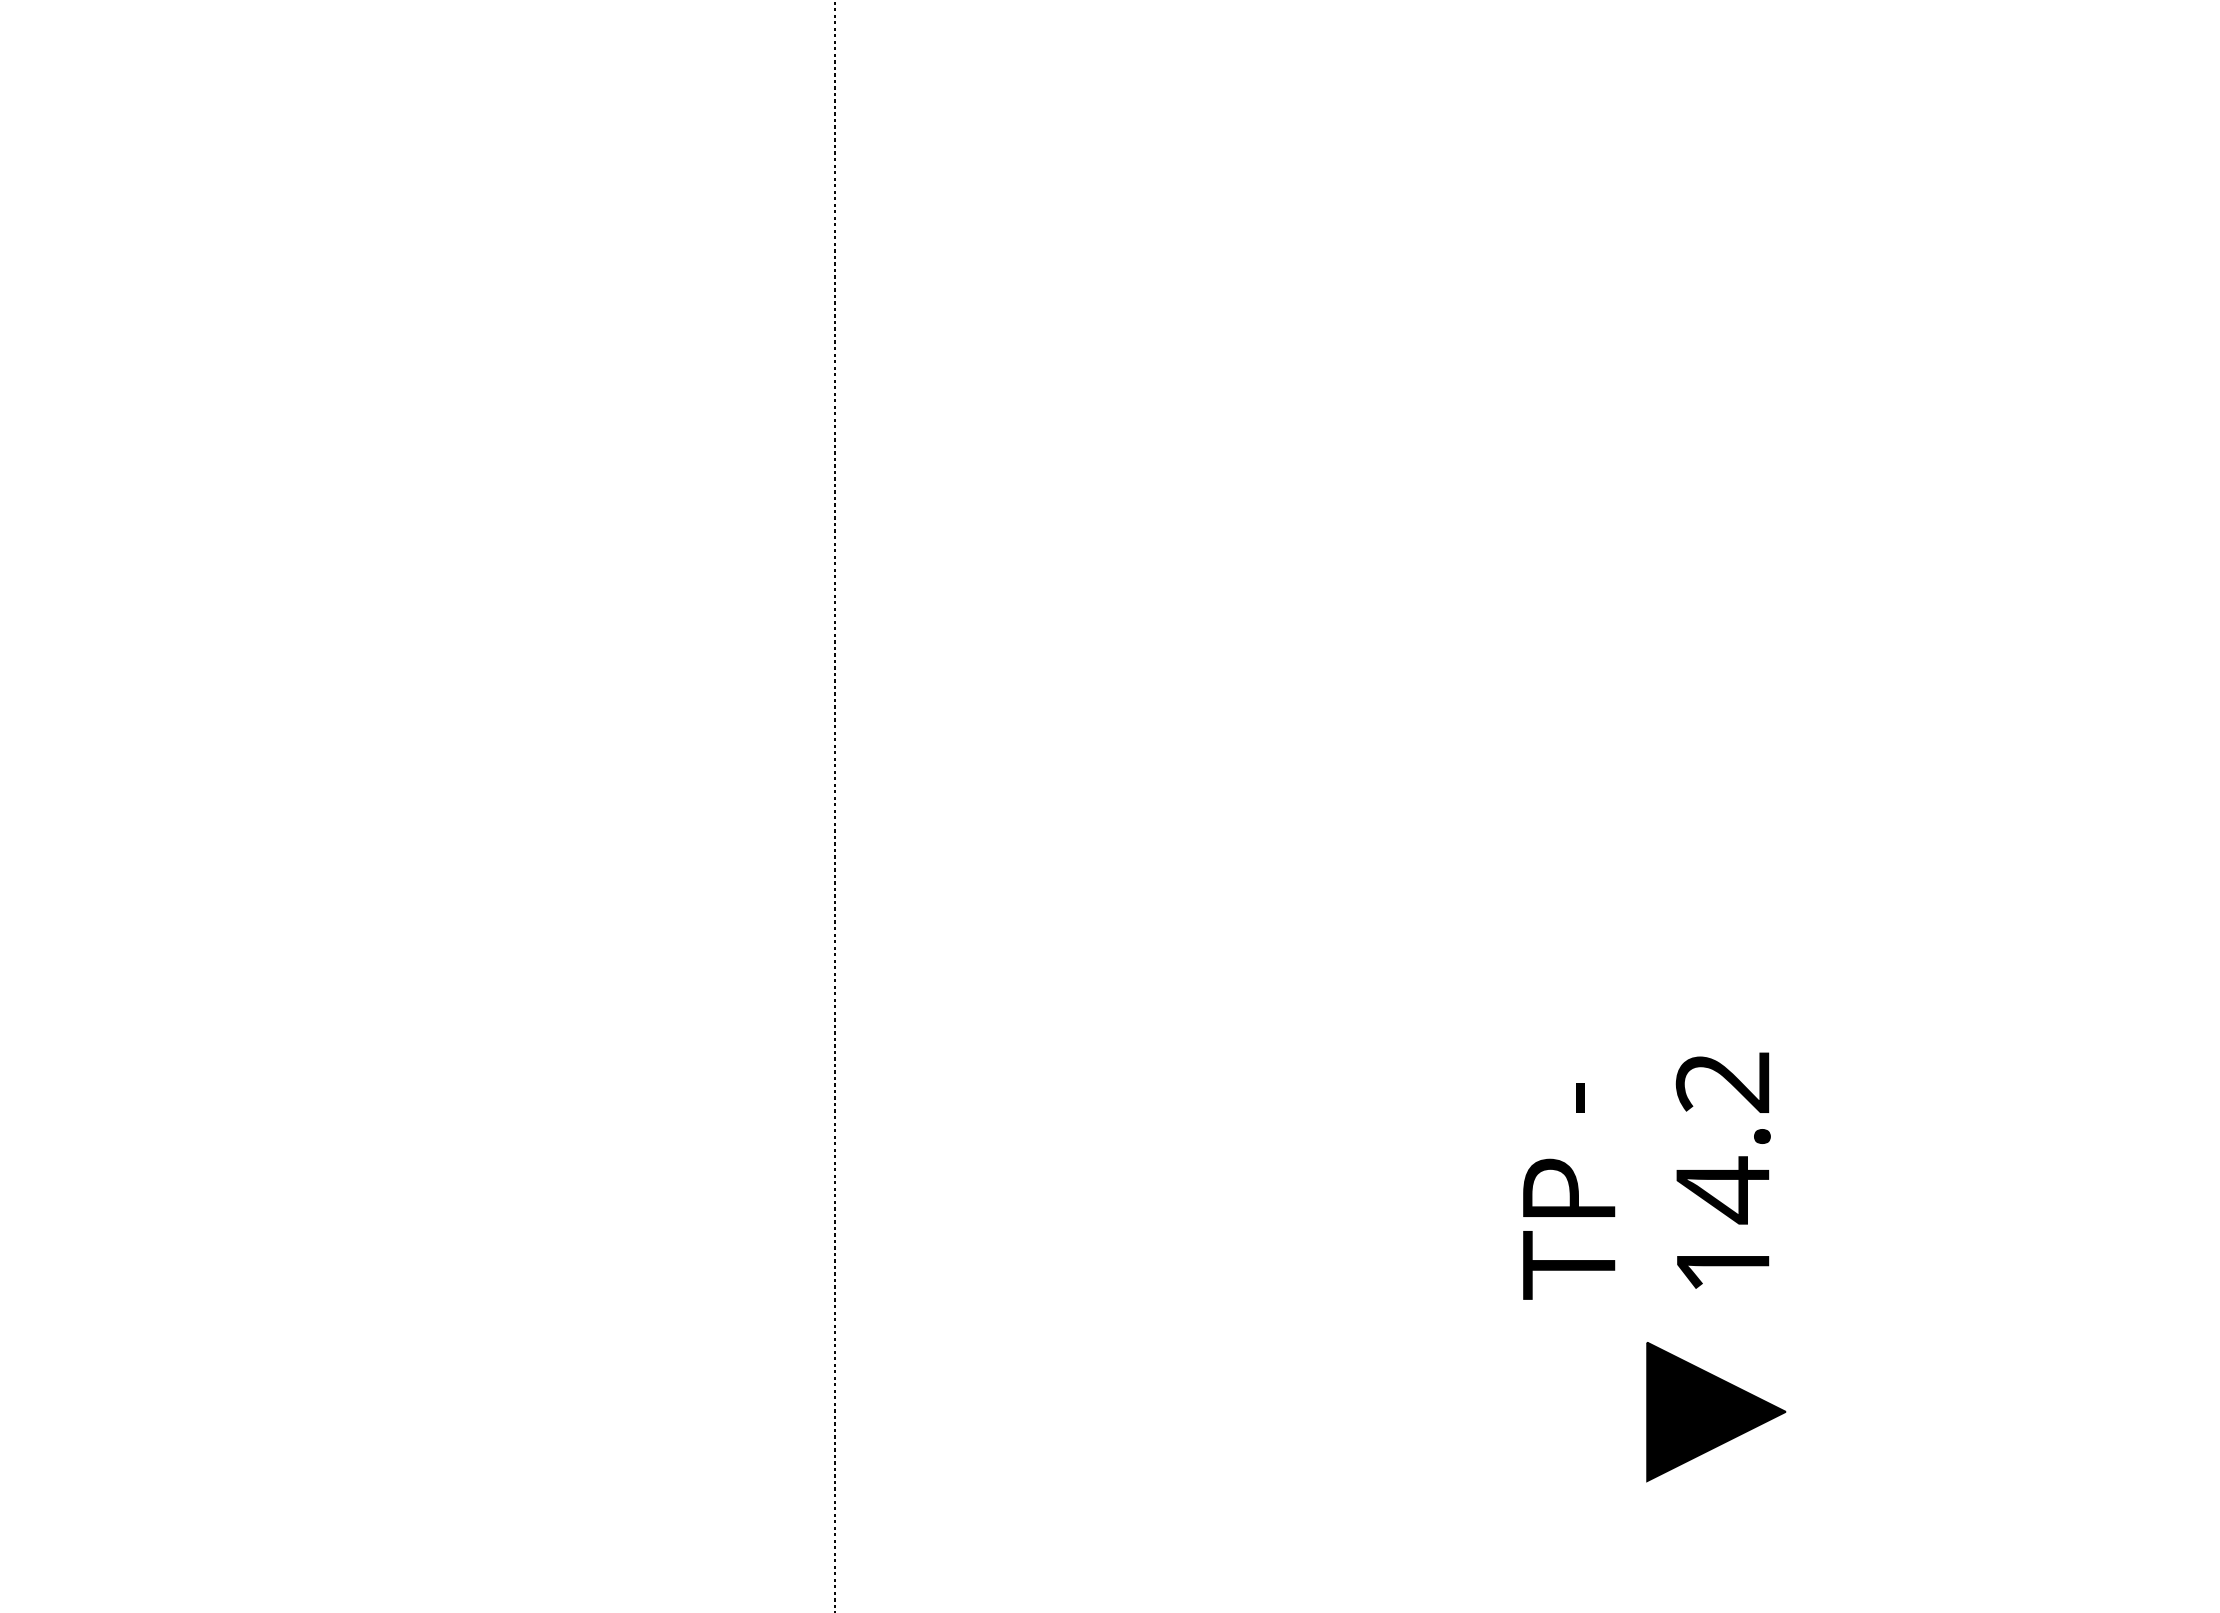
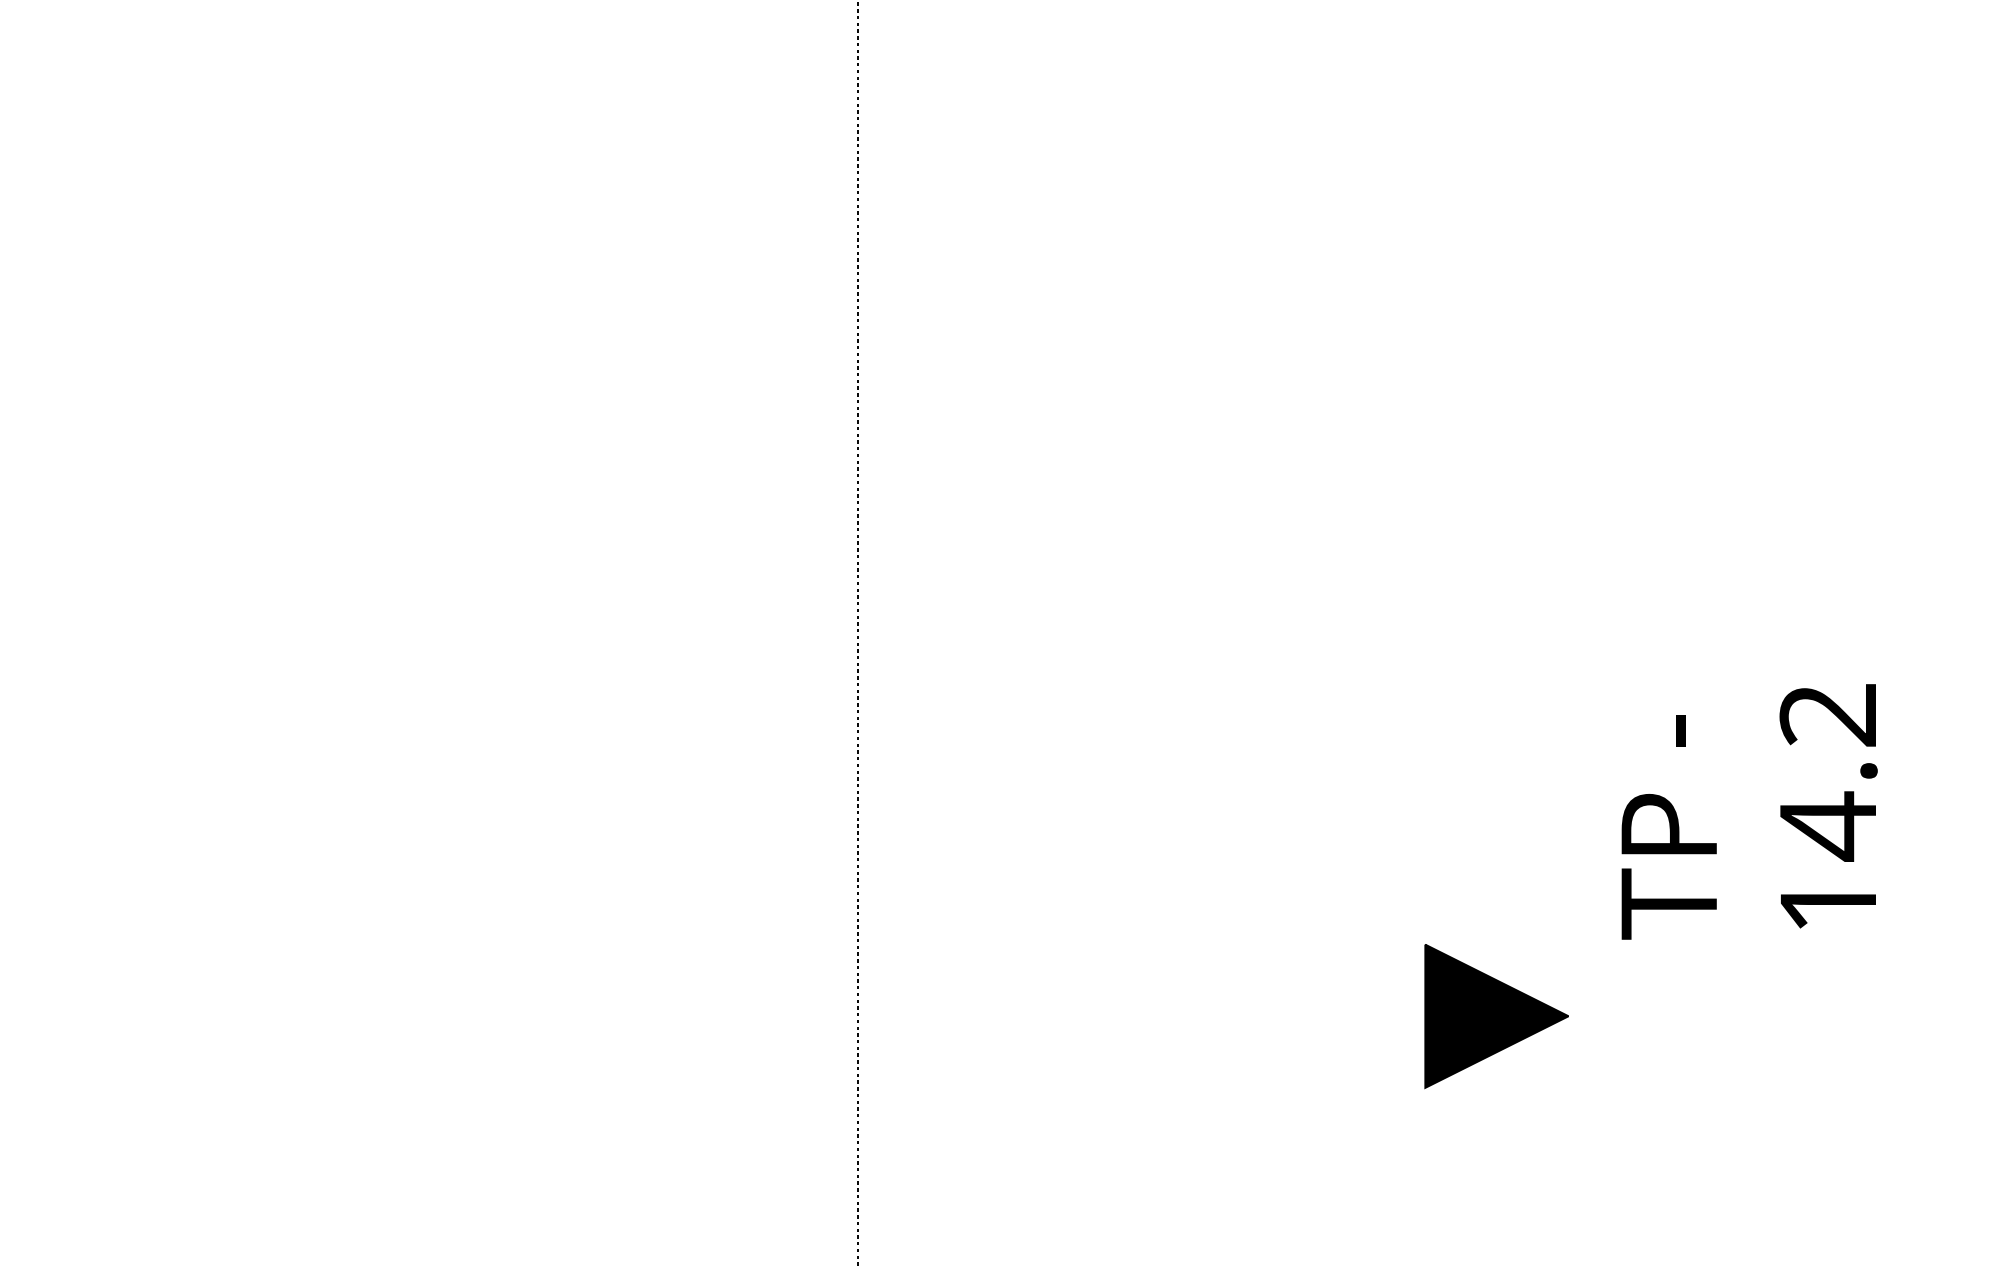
text: (1646, 1175) -> (1749, 811), moved
part: (1716, 1412) -> (1496, 1016), moved

